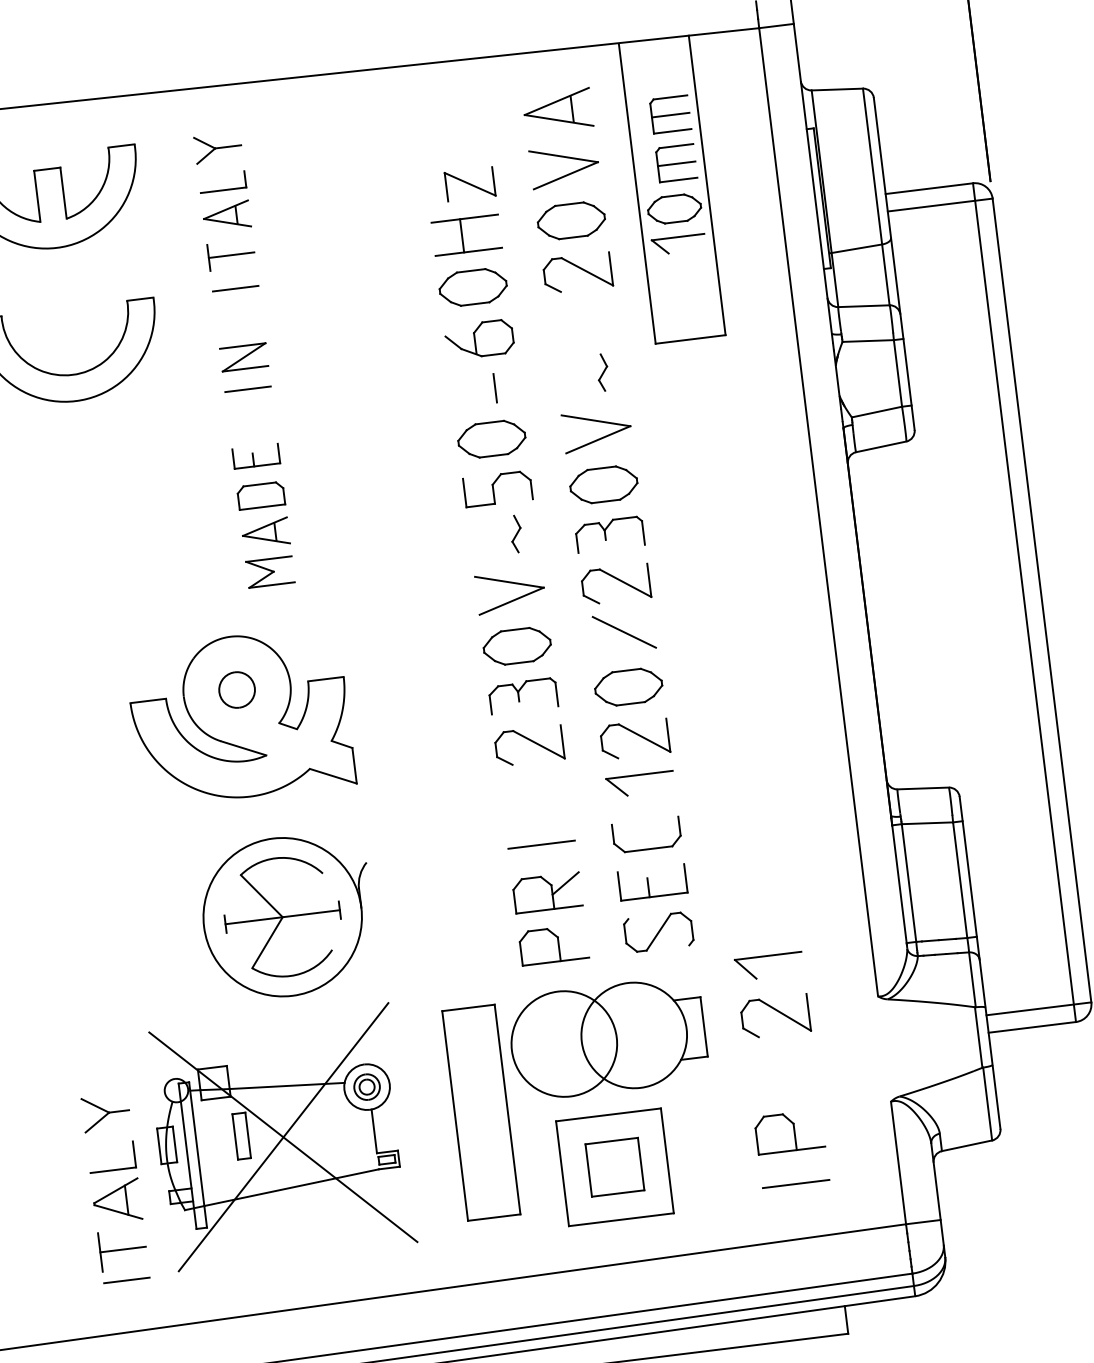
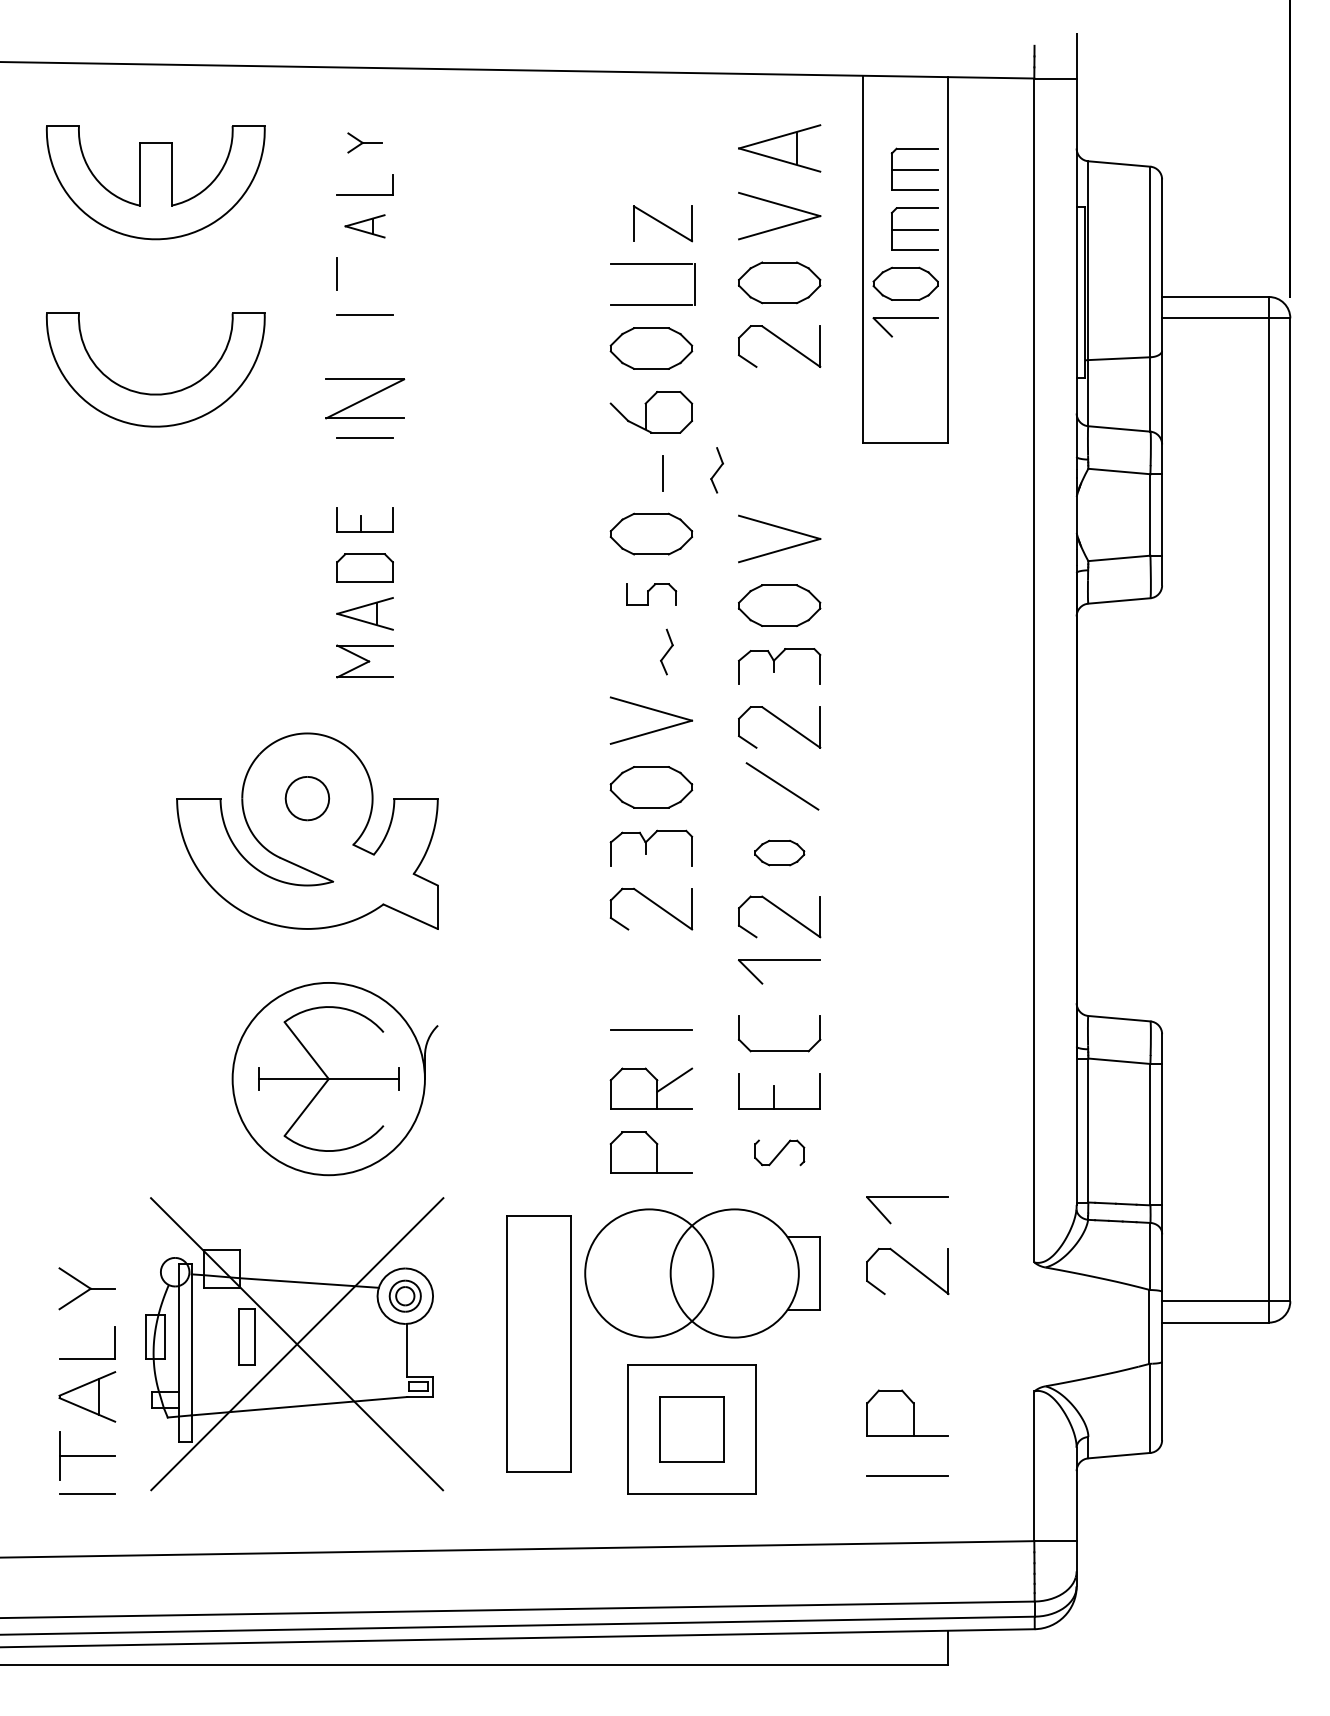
part: (217, 147) -> (364, 142), size x0.6
part: (226, 216) -> (364, 226), size x0.7
line: (461, 235) -> (694, 284), moved
line: (231, 254) -> (364, 273), removed
part: (243, 357) -> (364, 398), size x1.4
part: (602, 372) -> (716, 470), moved
part: (497, 488) -> (651, 594), size x0.6
part: (628, 686) -> (779, 852), size x0.6
part: (658, 932) -> (779, 1152), size x0.6

